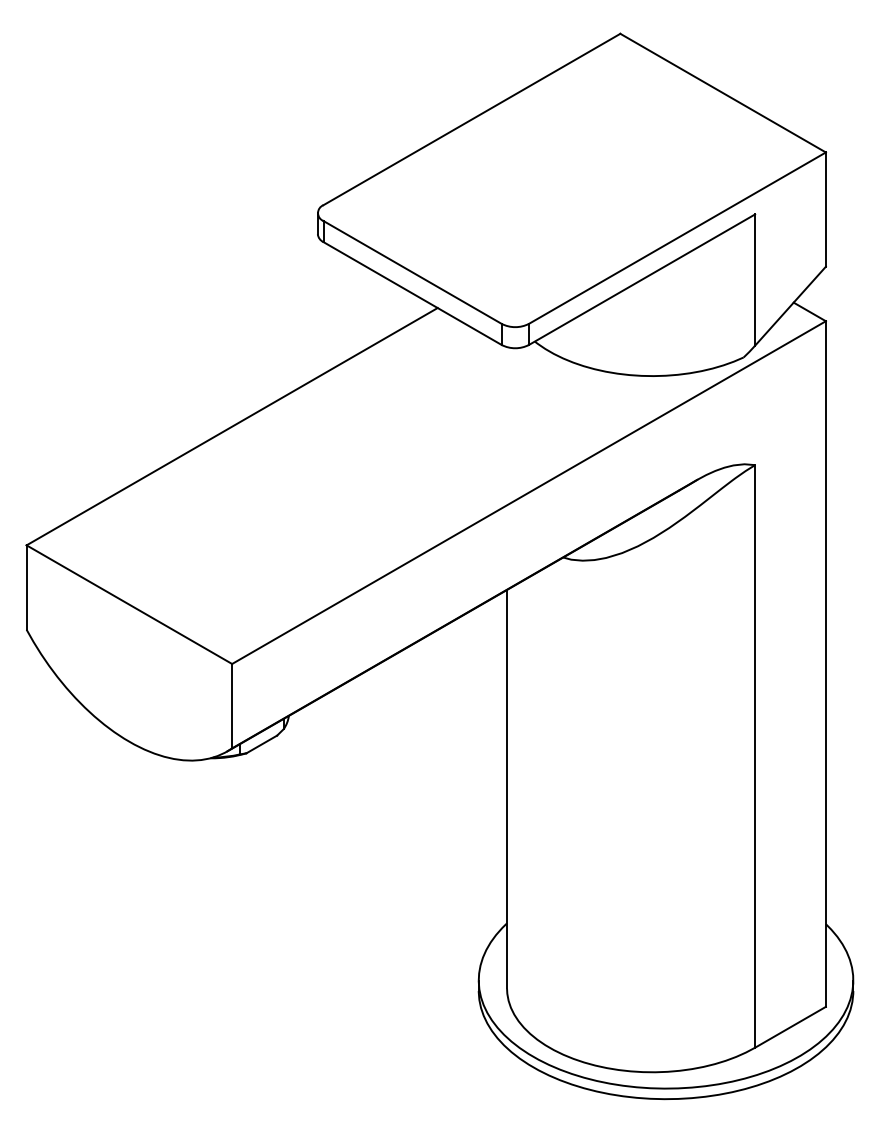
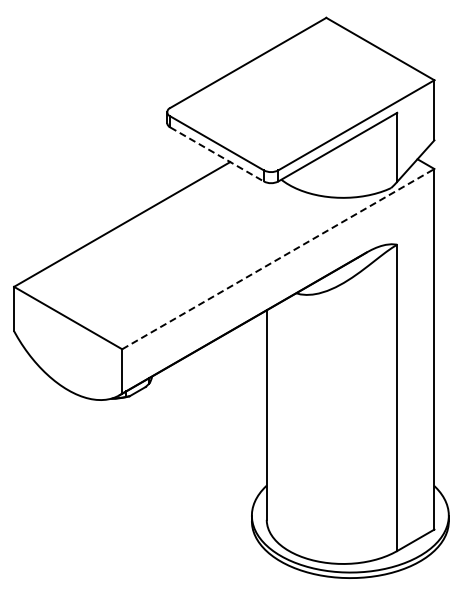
line: (413, 293) -> (217, 154), solid -> dashed
line: (529, 491) -> (278, 258), solid -> dashed

